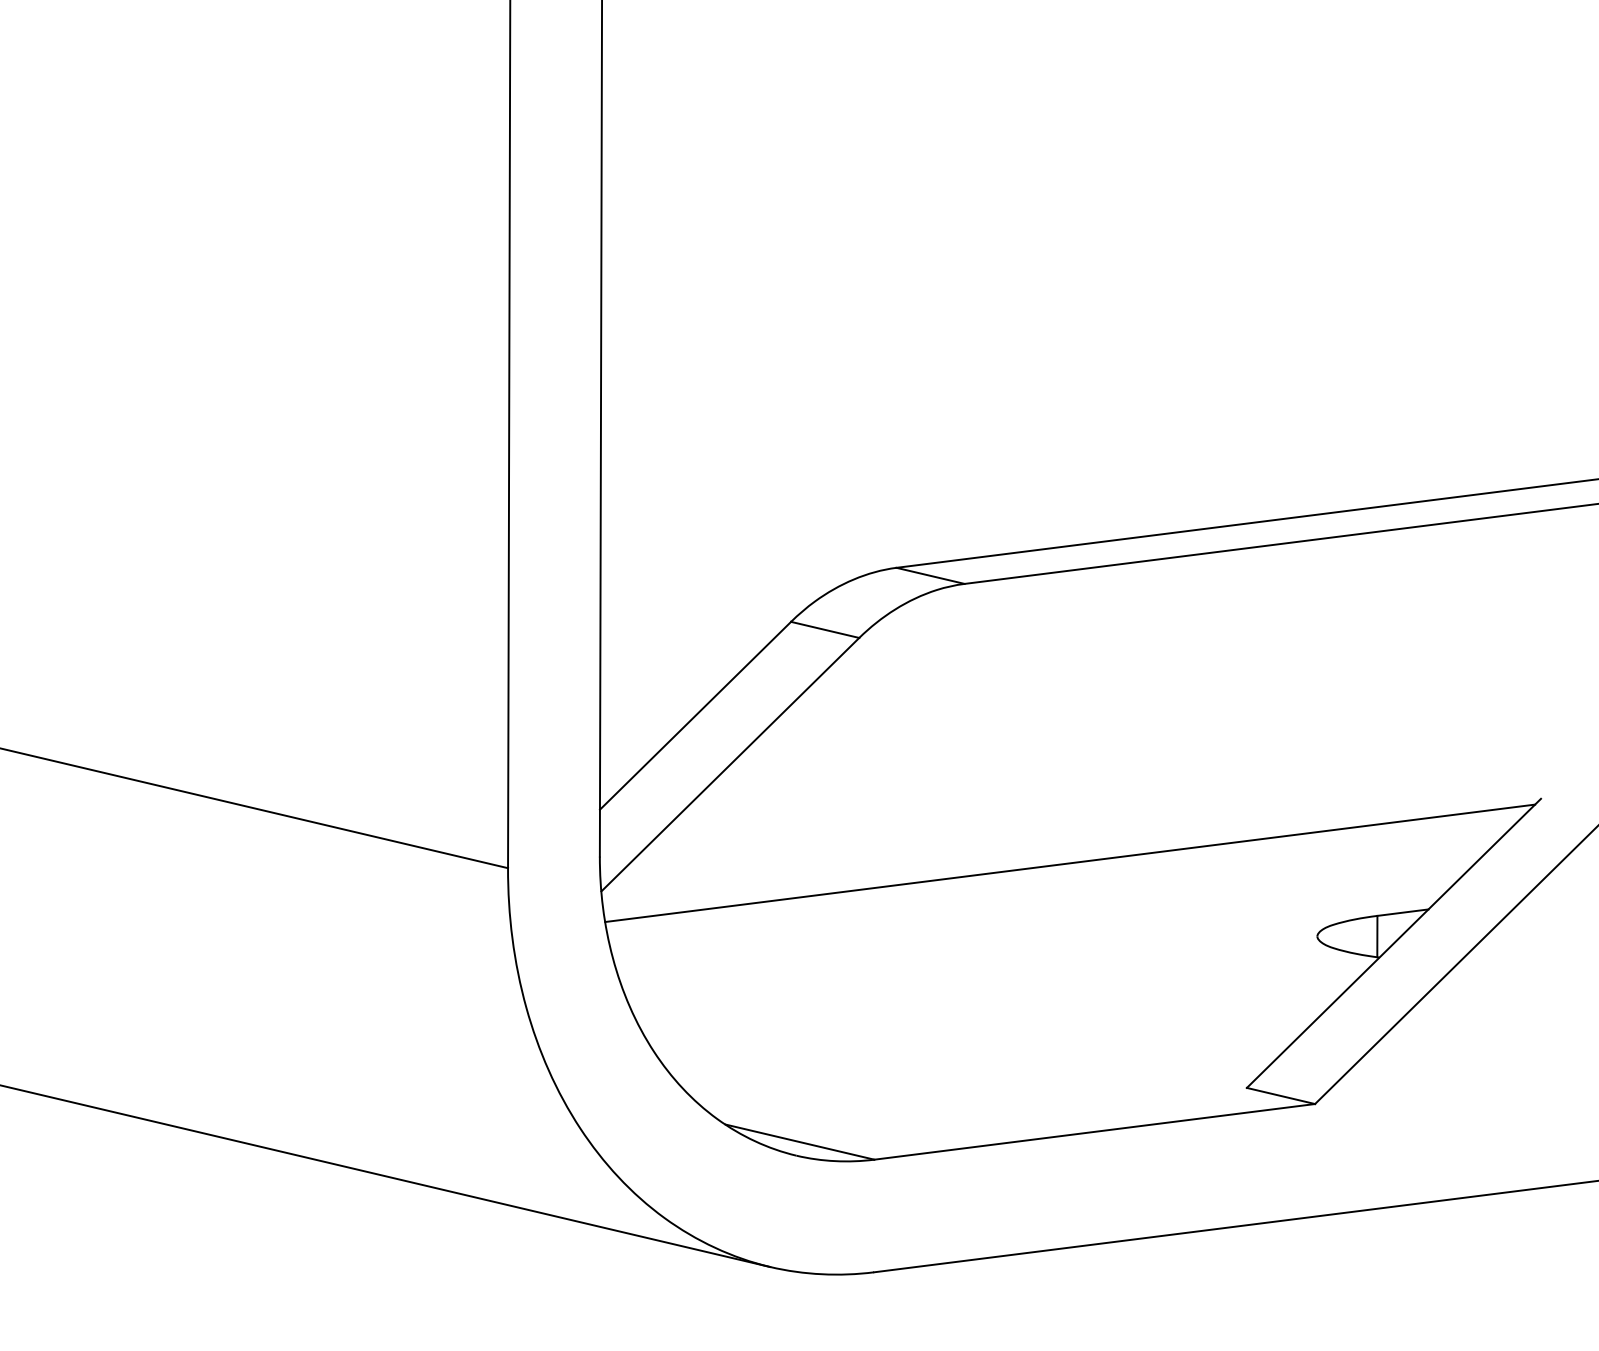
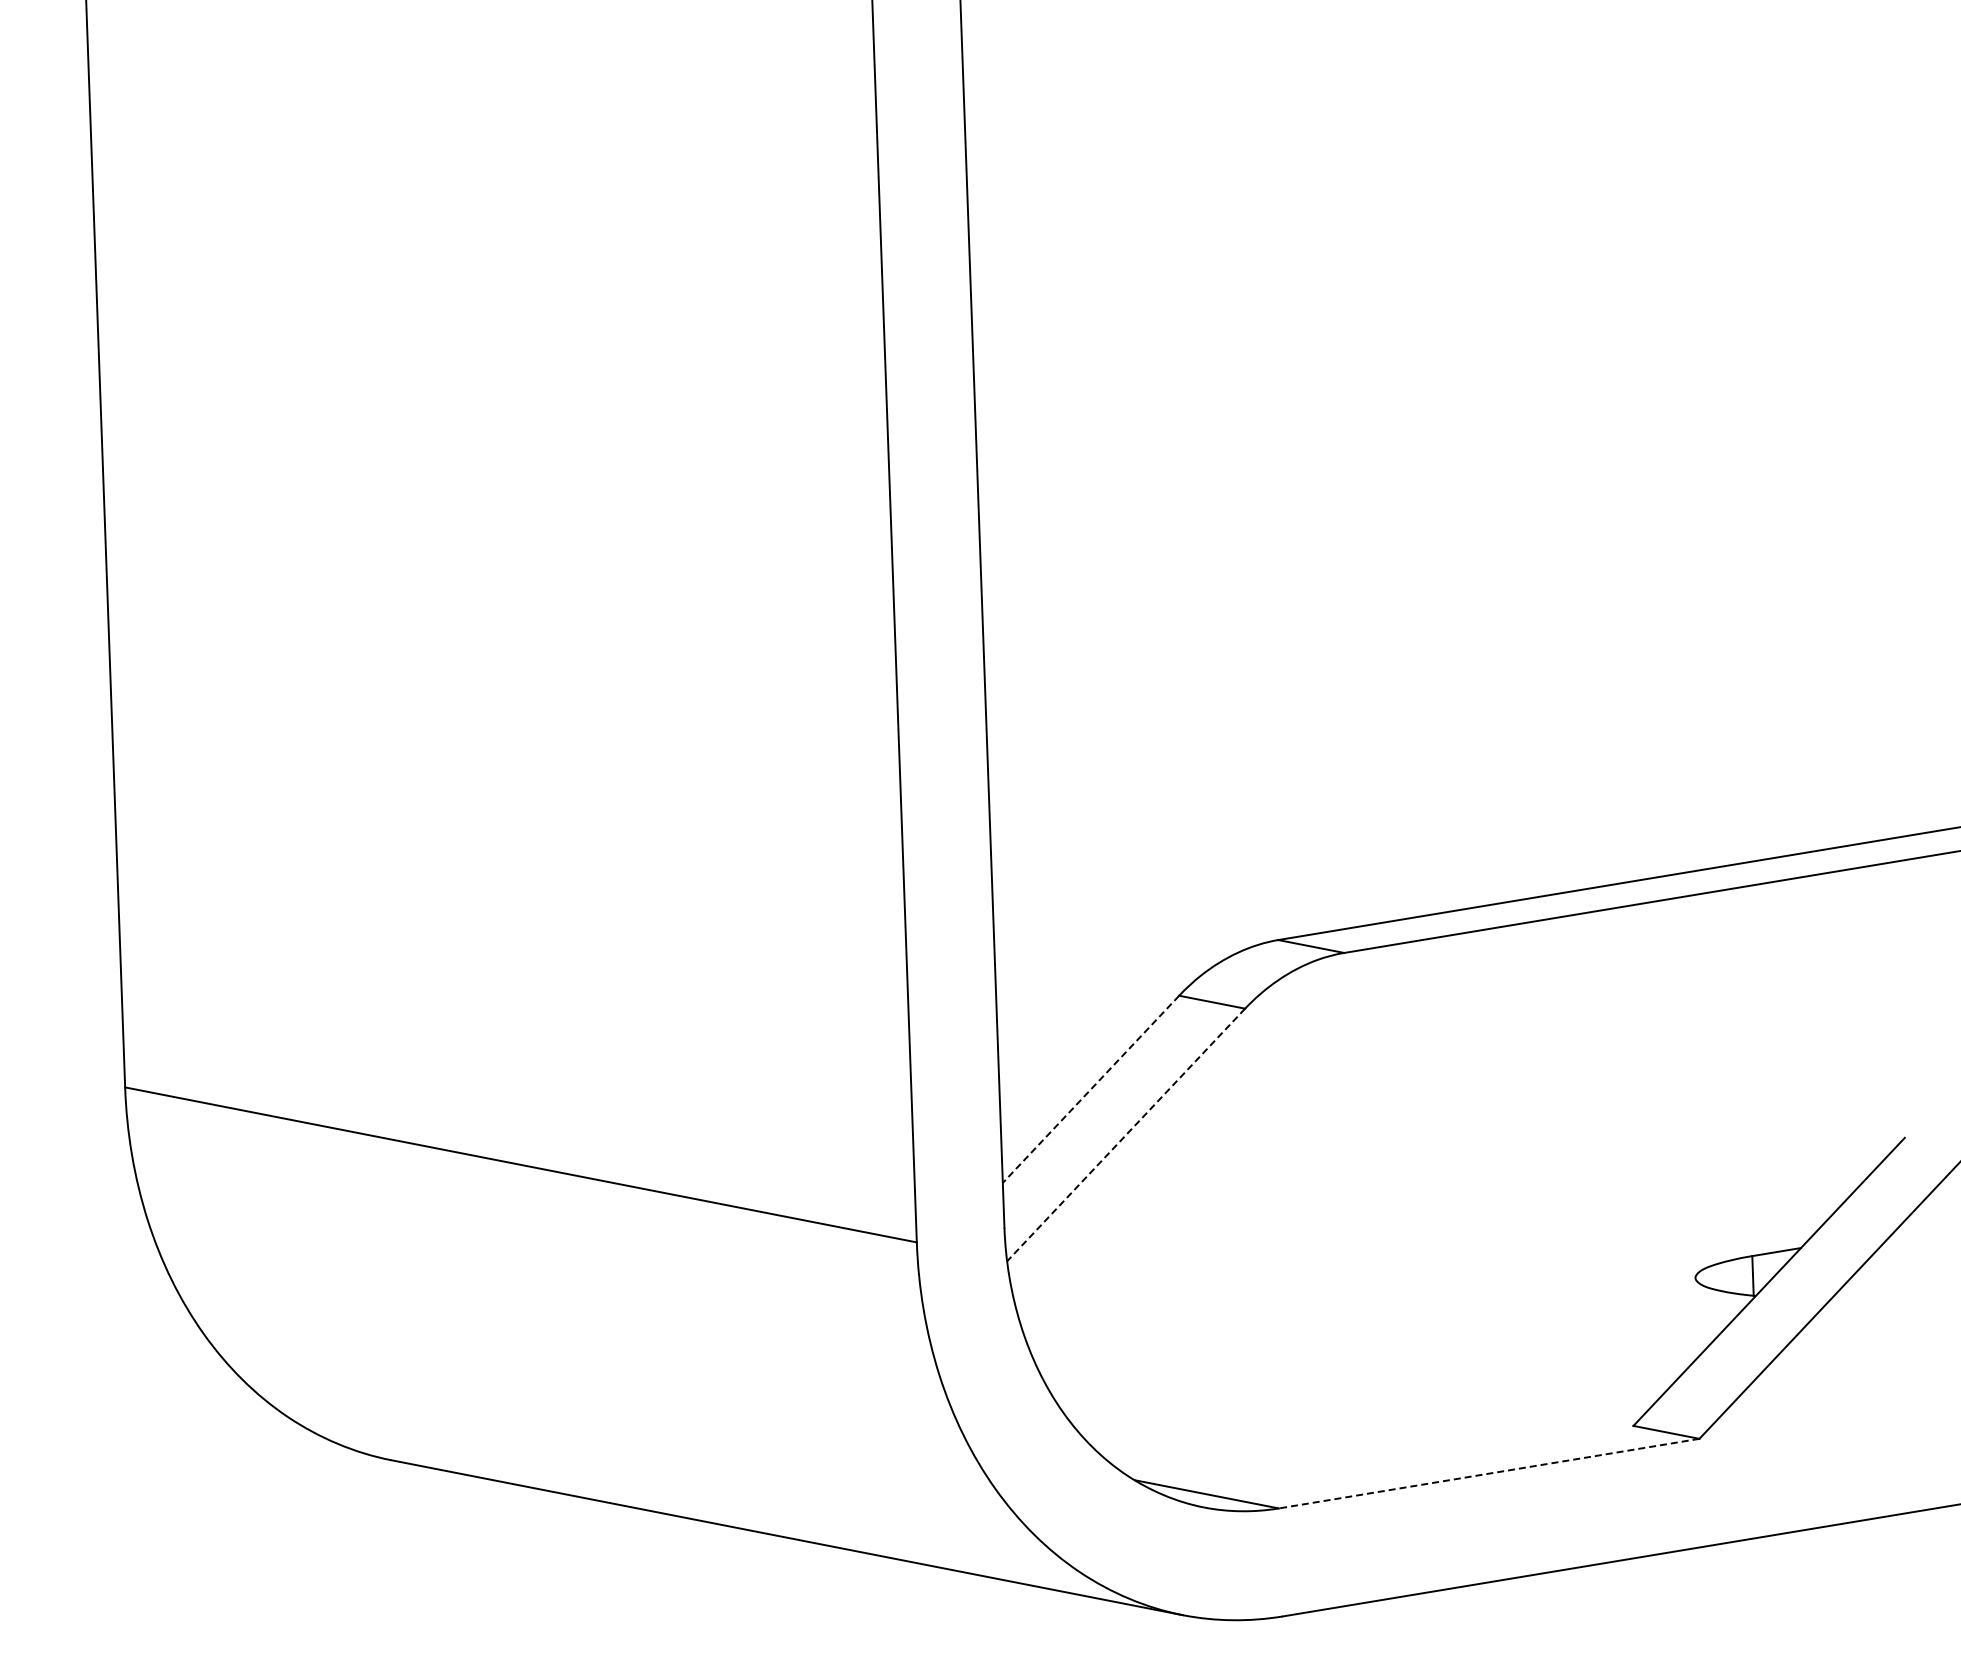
line: (696, 715) -> (1091, 1089), solid -> dashed
line: (729, 765) -> (1125, 1135), solid -> dashed
line: (1069, 862) -> (1455, 1216), removed
line: (1094, 1131) -> (1488, 1473), solid -> dashed

